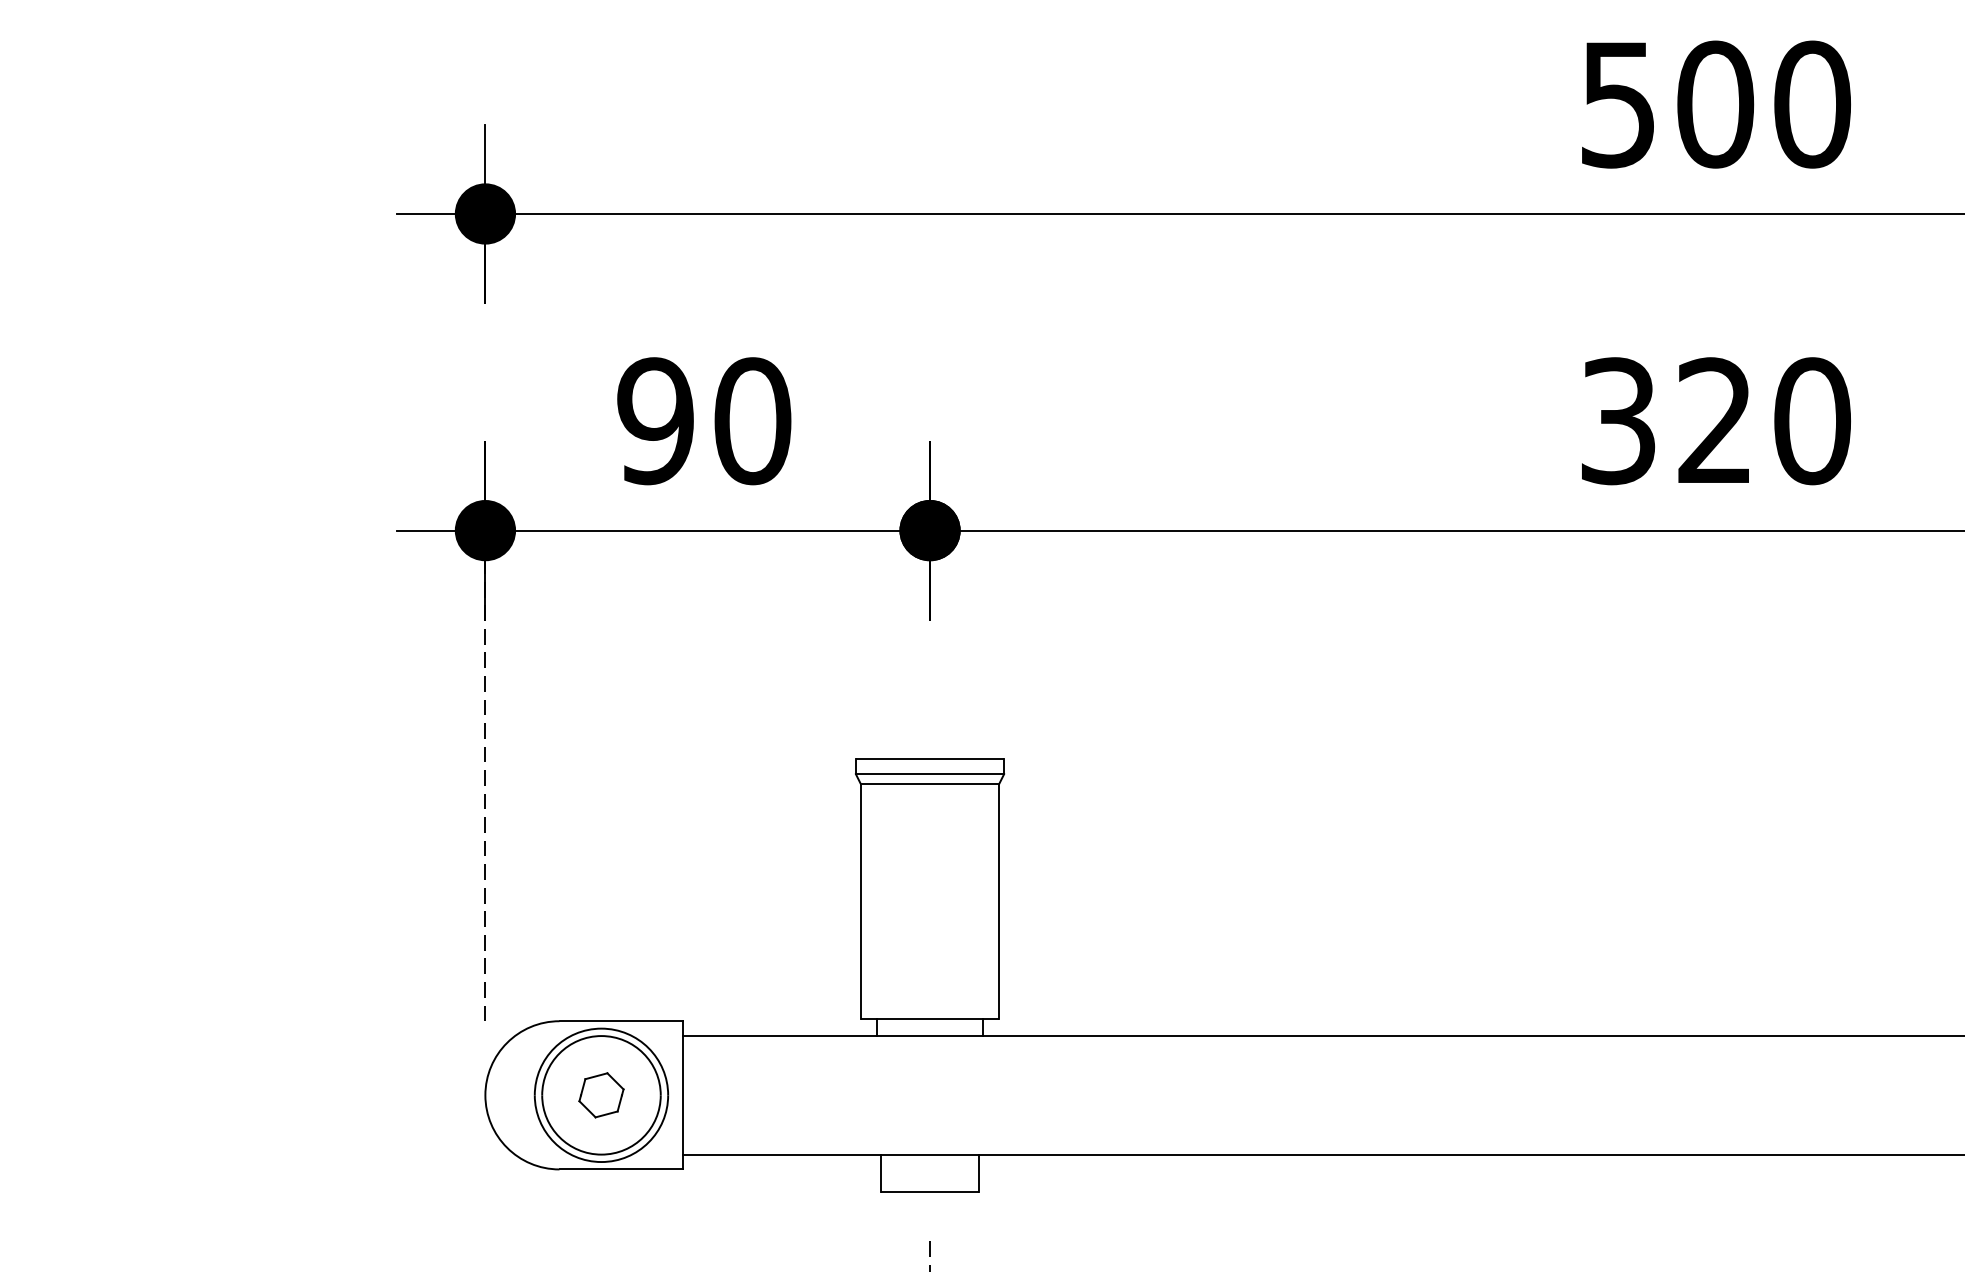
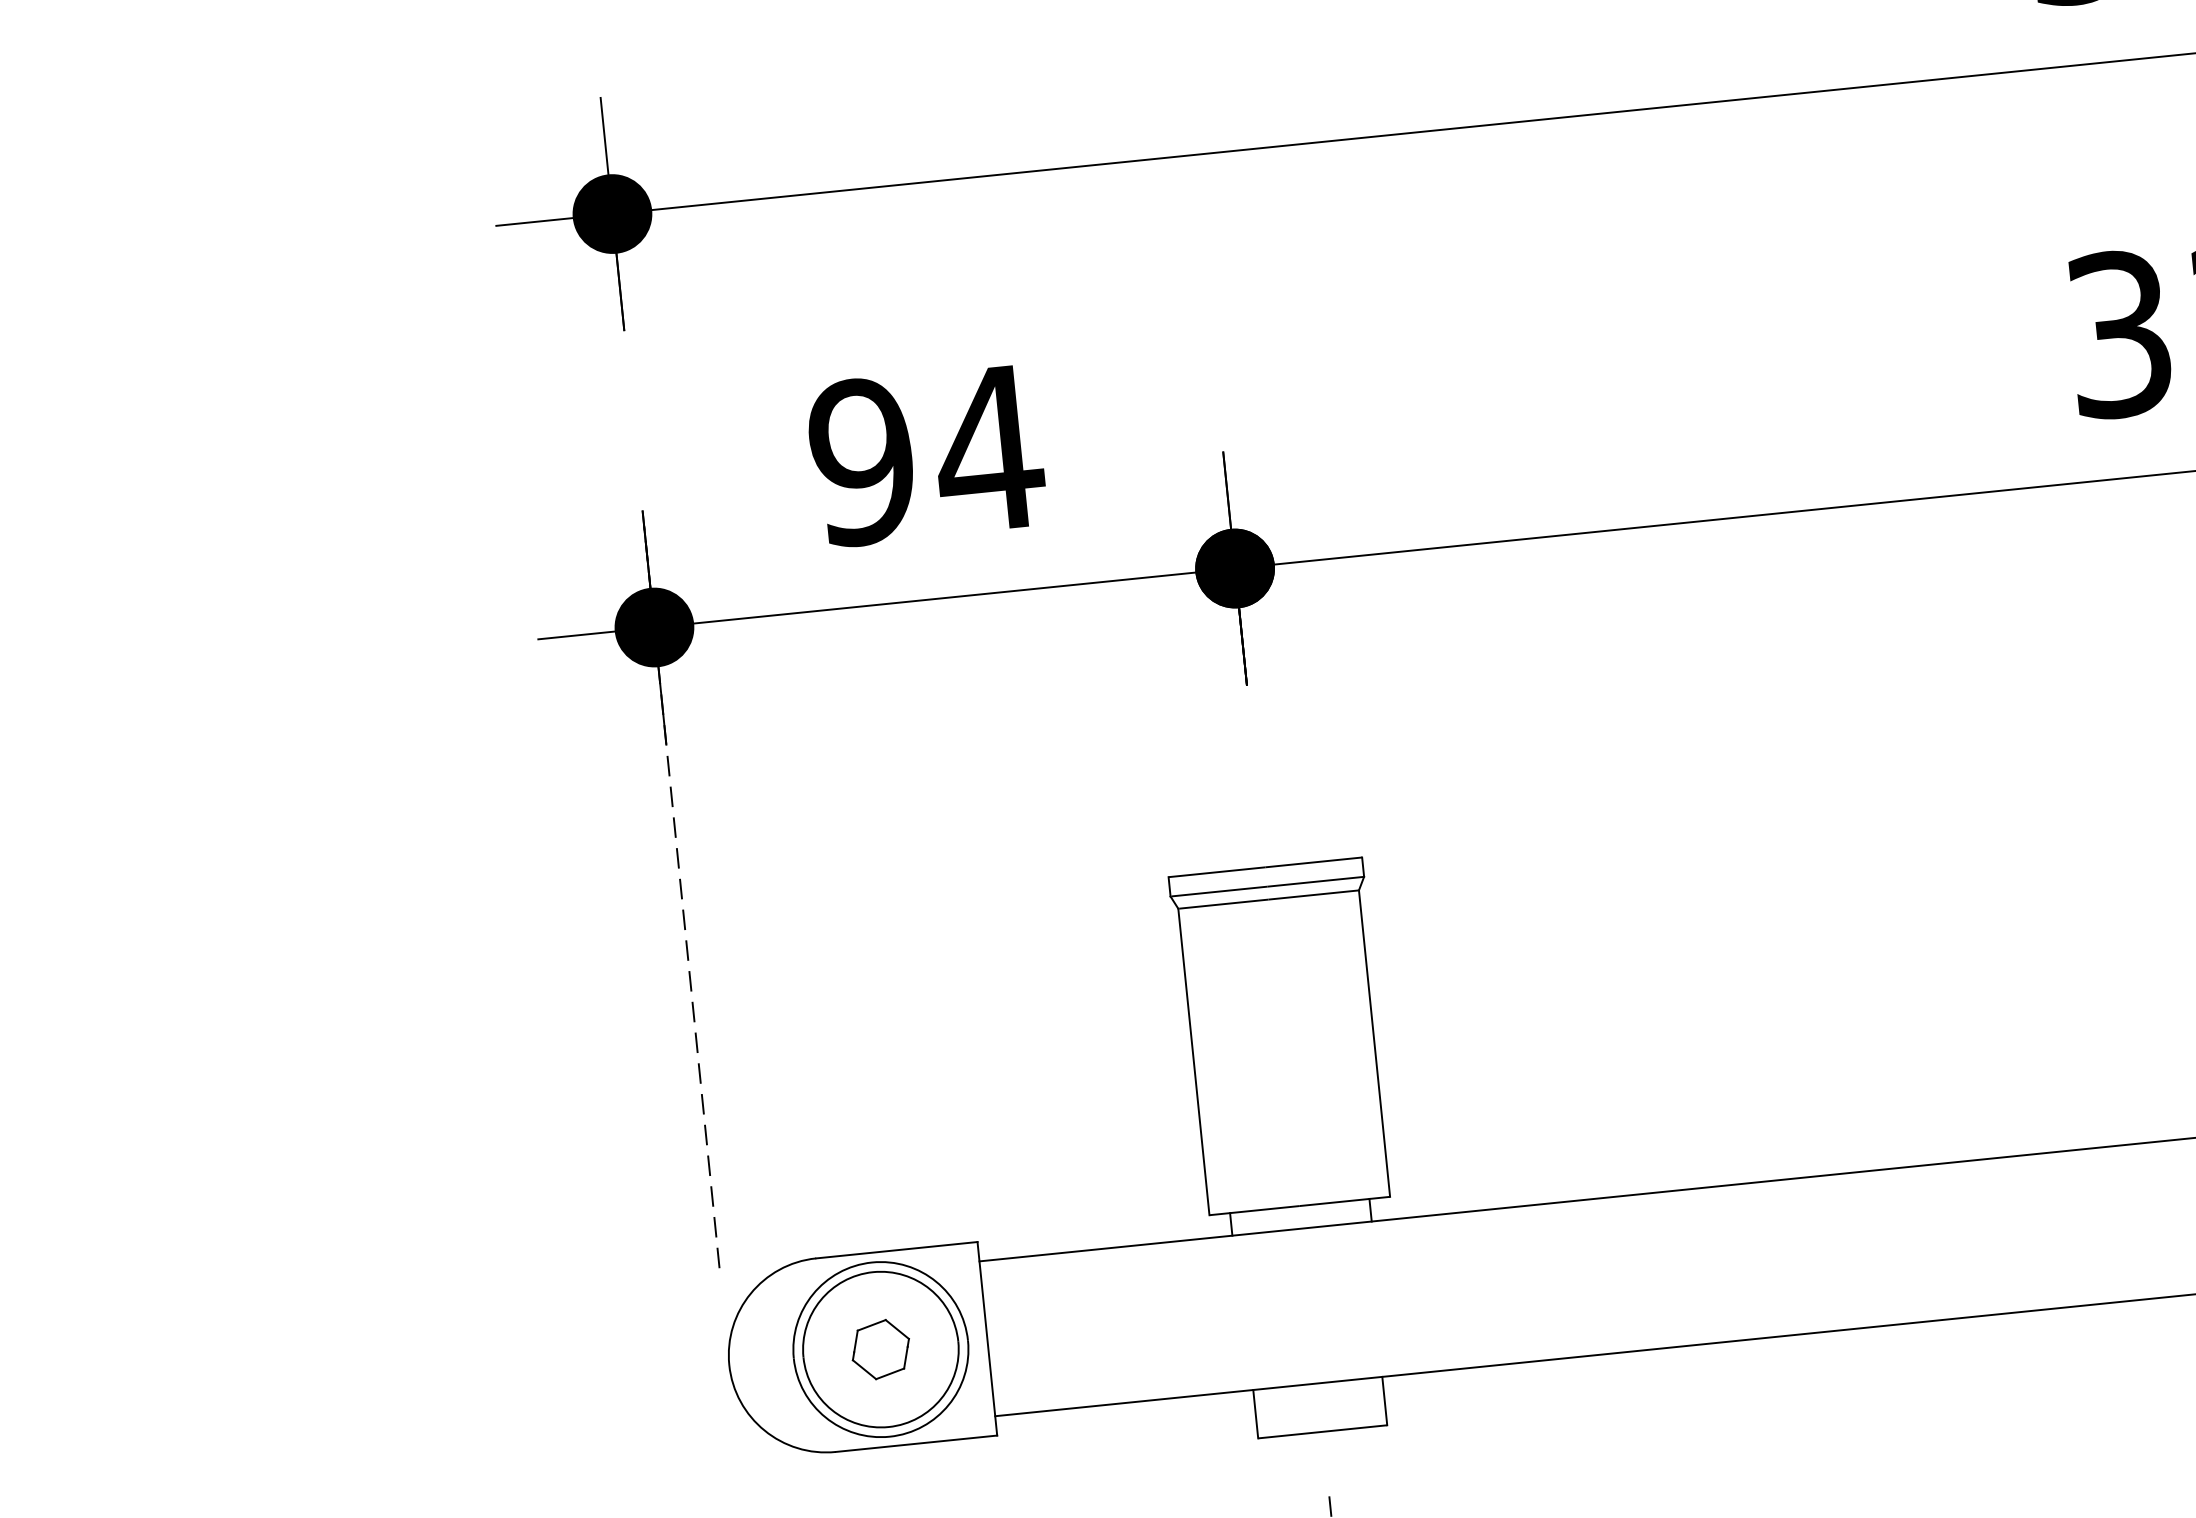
text: (752, 421) -> (988, 449), 90 -> 94

